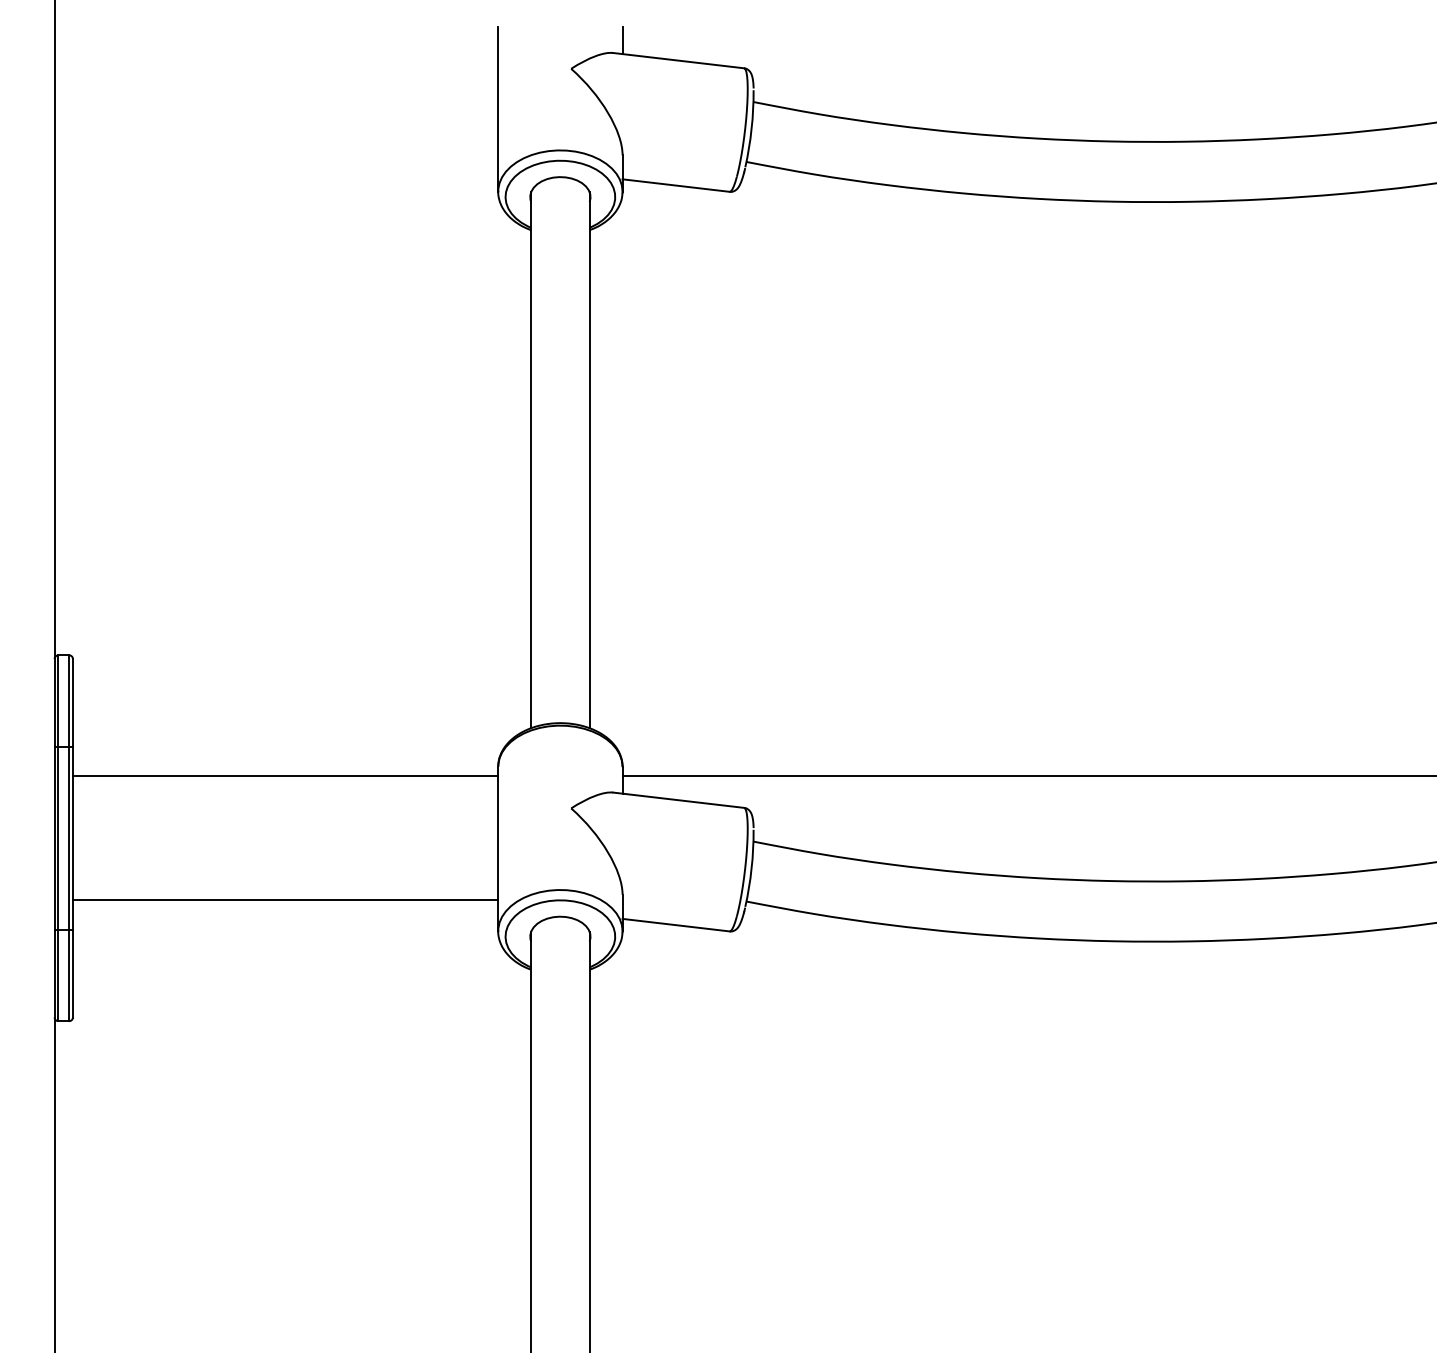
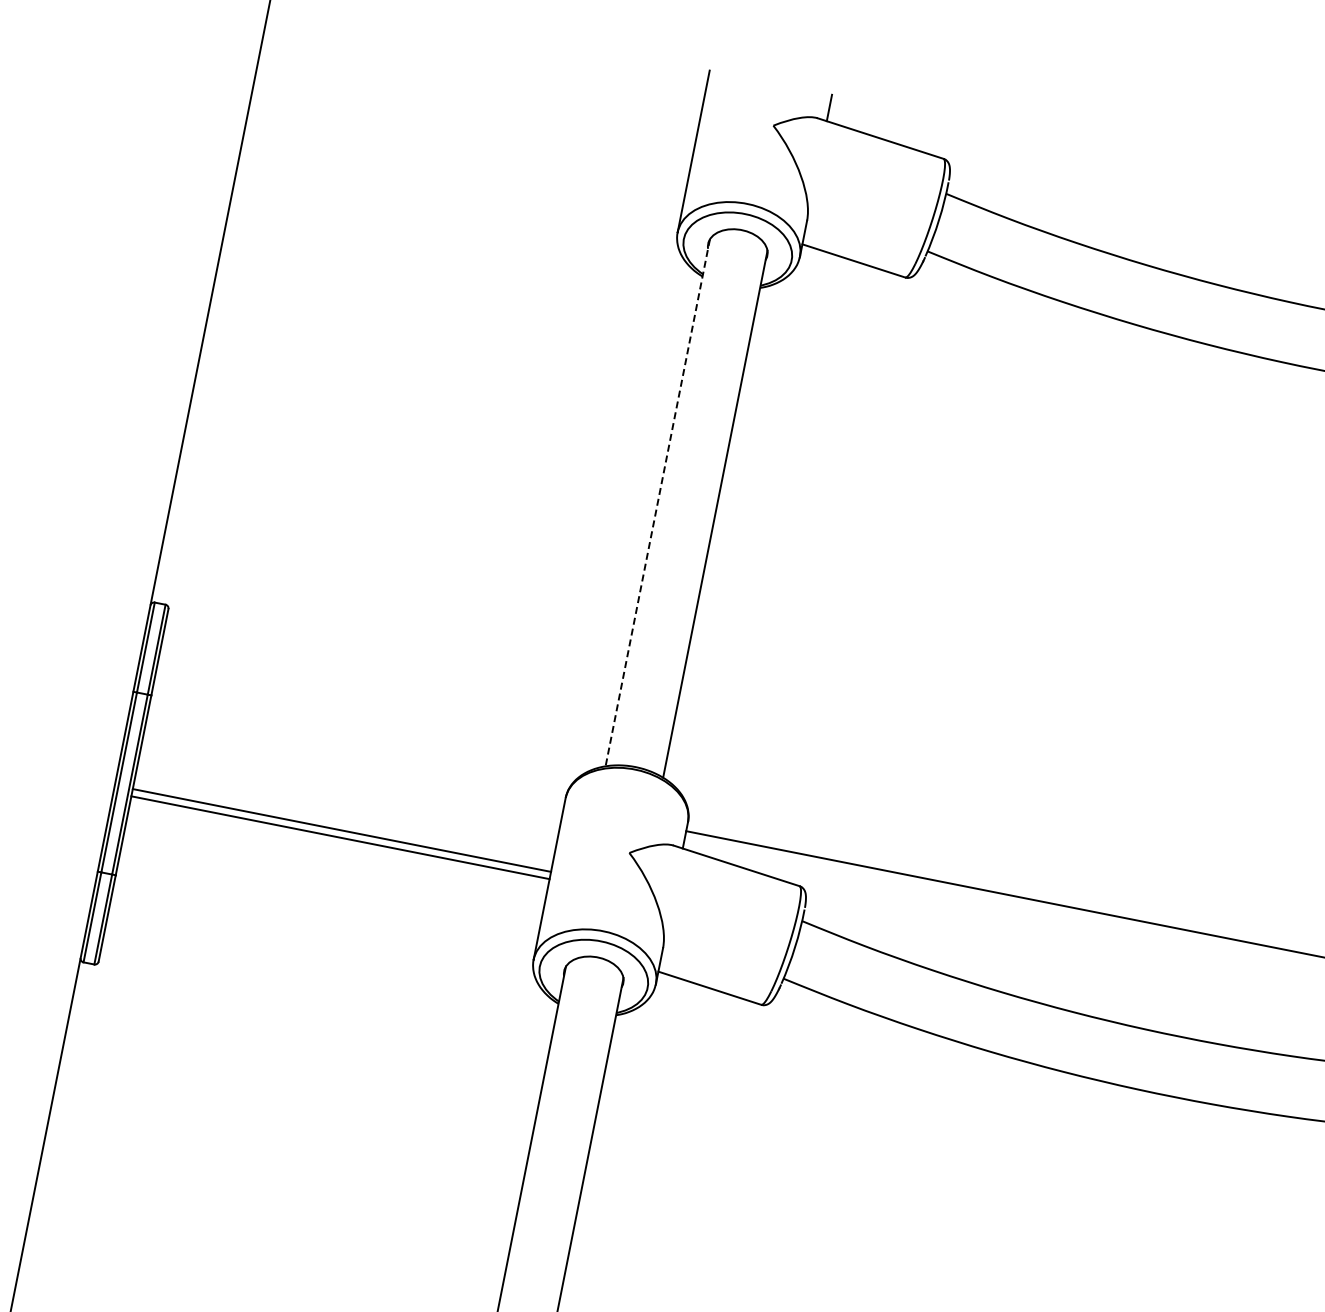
line: (531, 460) -> (658, 503), solid -> dashed
line: (285, 776) -> (341, 830), moved
line: (285, 900) -> (340, 837), moved

